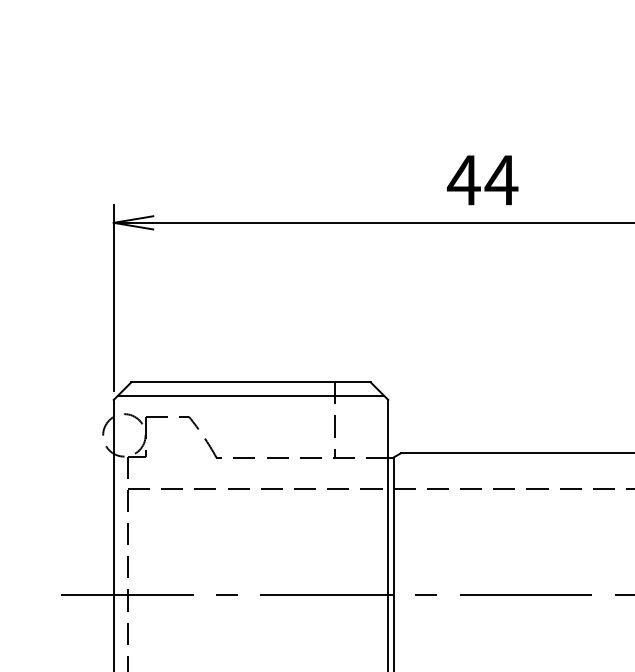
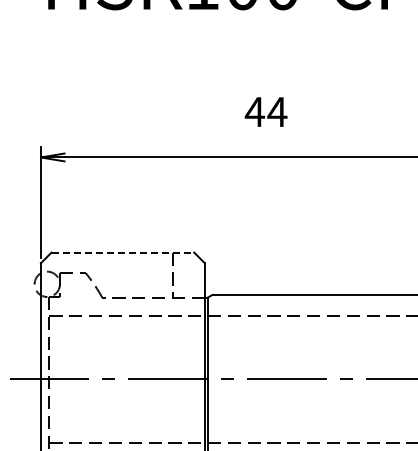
text: (481, 179) -> (265, 111), moved
line: (252, 382) -> (123, 252), solid -> dashed
line: (250, 395) -> (122, 260), removed

